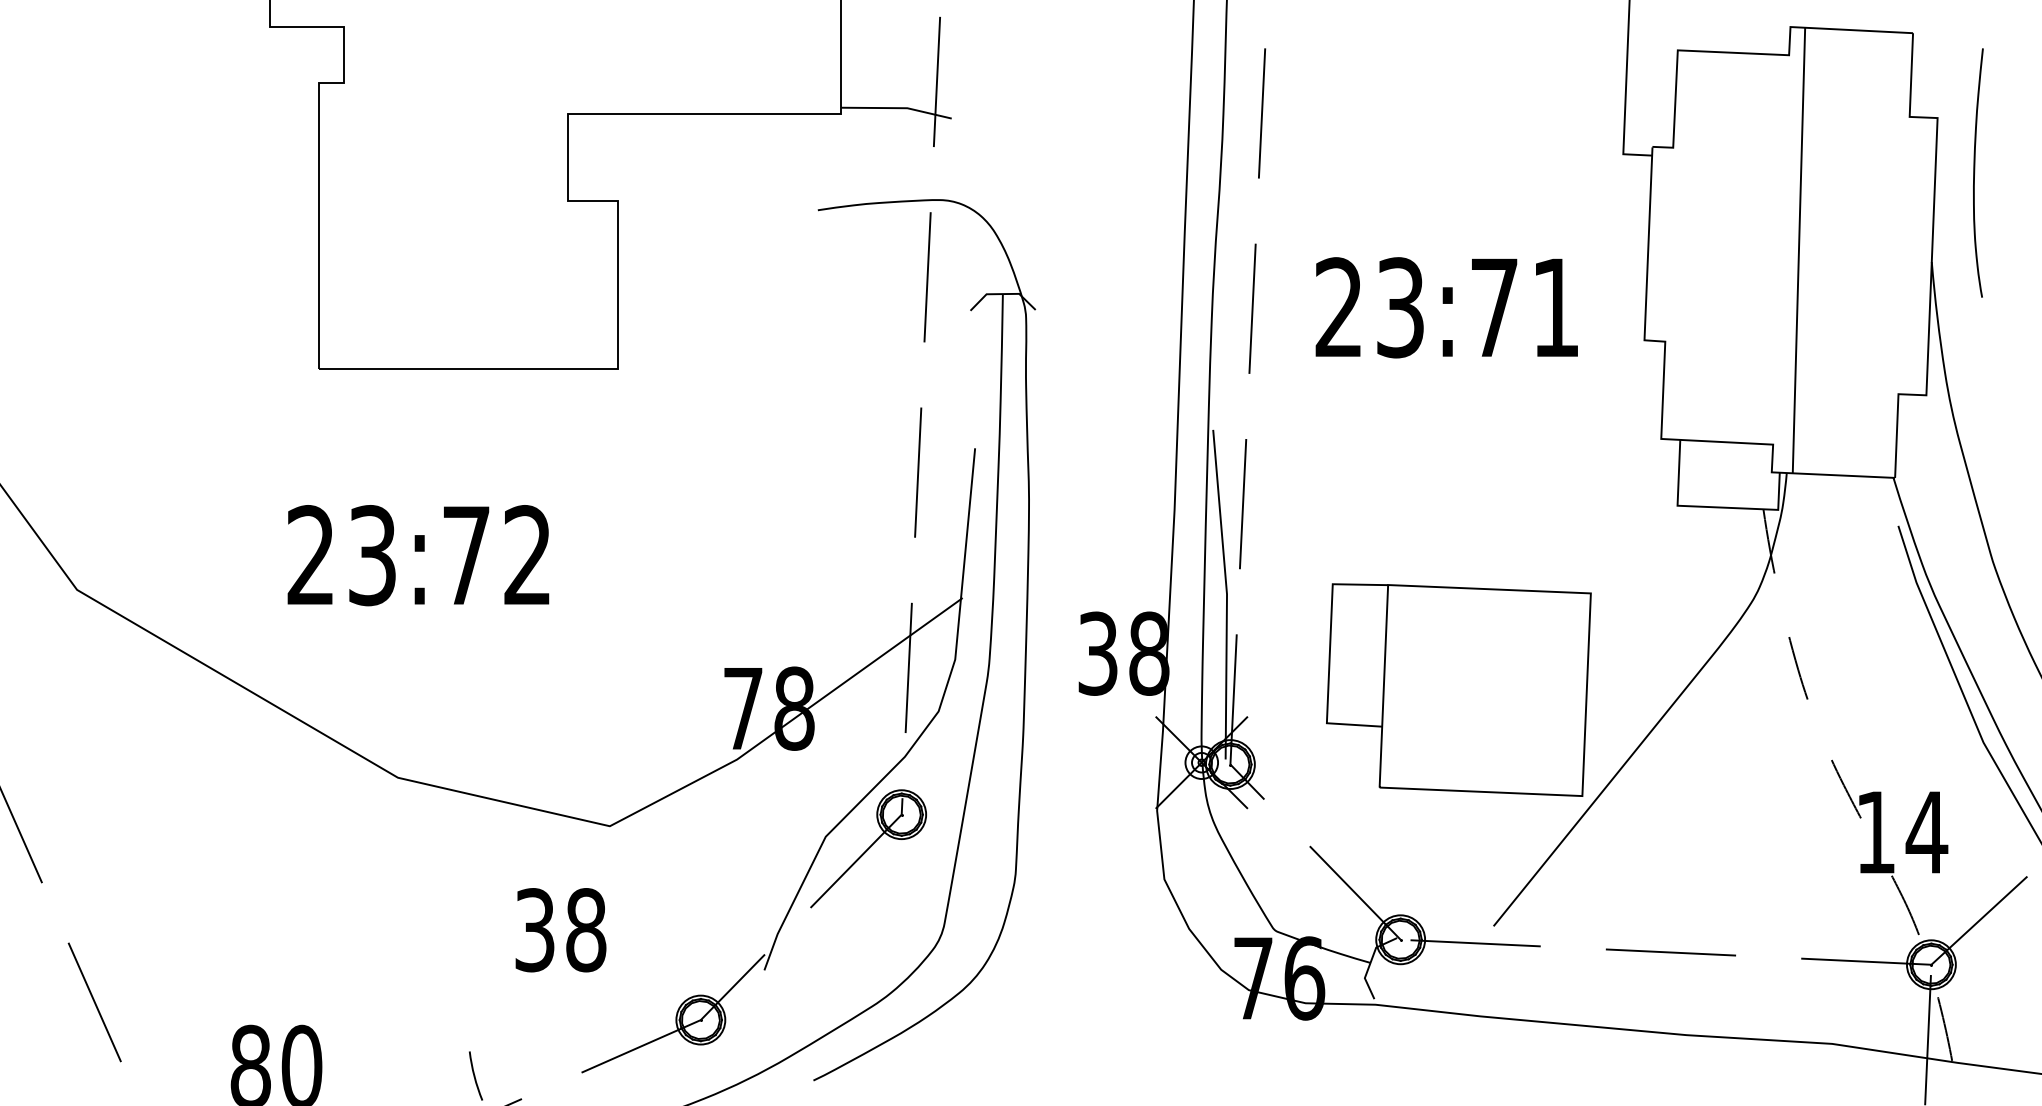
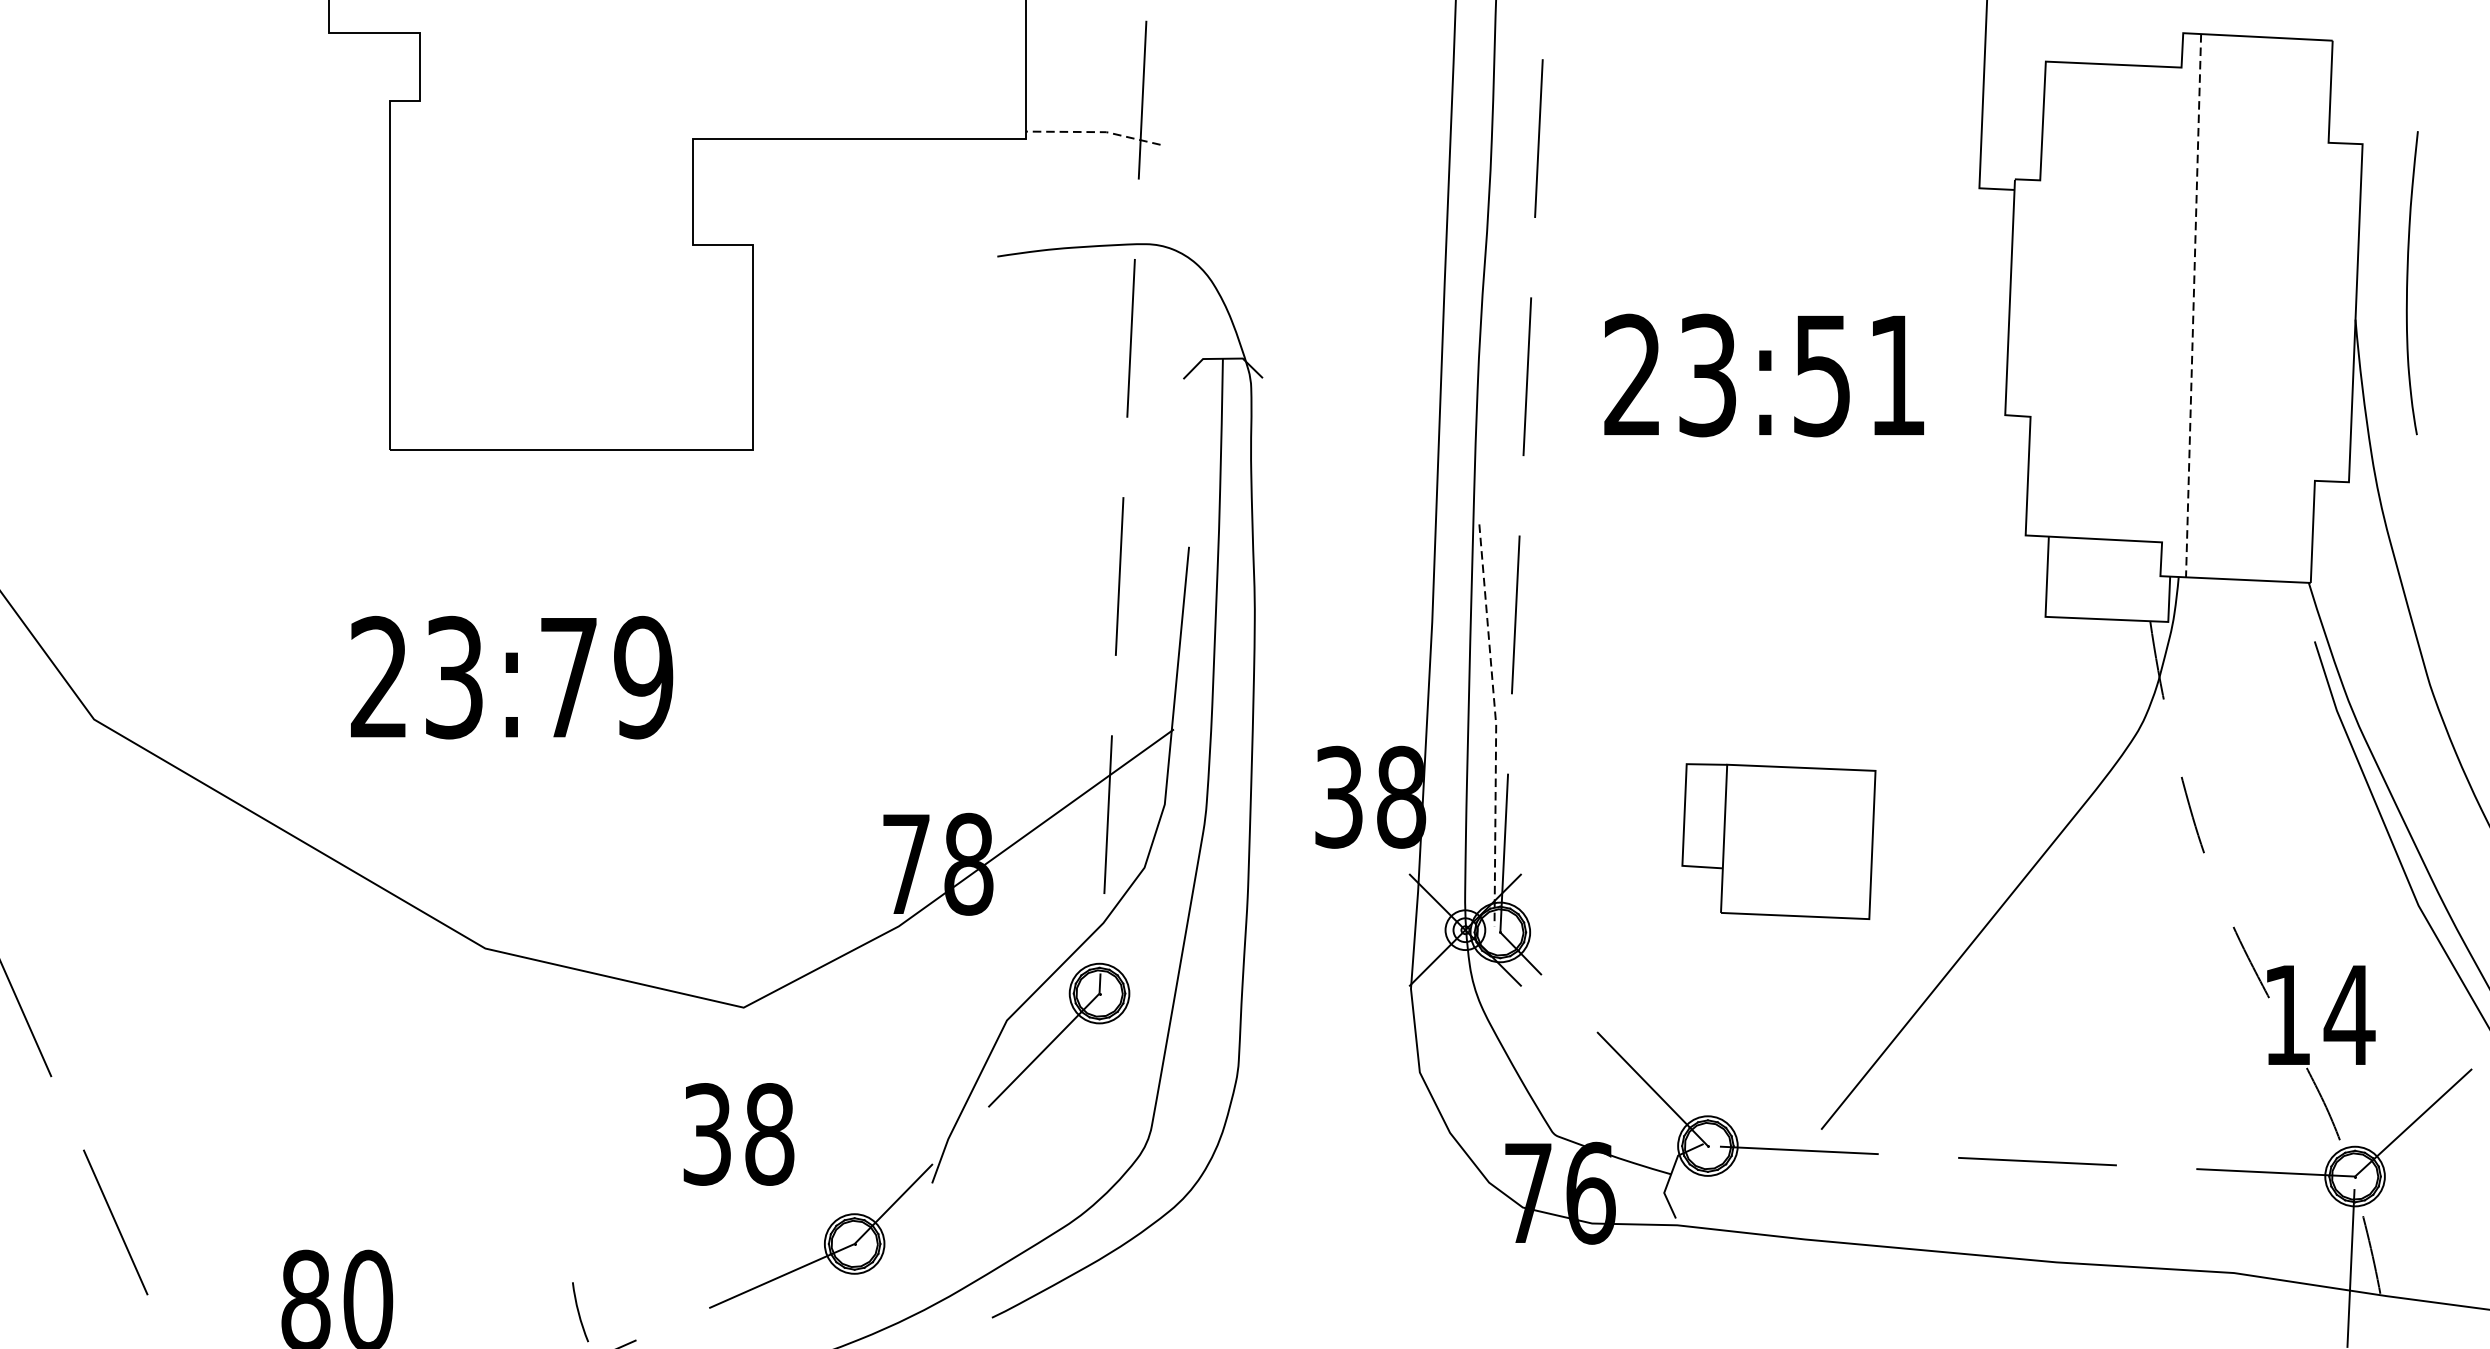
line: (897, 108) -> (1094, 132), solid -> dashed
curve: (1975, 172) -> (2408, 282), moved
line: (1798, 250) -> (2193, 305), solid -> dashed
text: (1494, 308) -> (1822, 376), 23:71 -> 23:51
text: (527, 555) -> (643, 677), 23:72 -> 23:79
line: (1227, 594) -> (1496, 725), solid -> dashed
part: (1458, 689) -> (1778, 840), size x0.6
text: (560, 930) -> (738, 1134), moved

